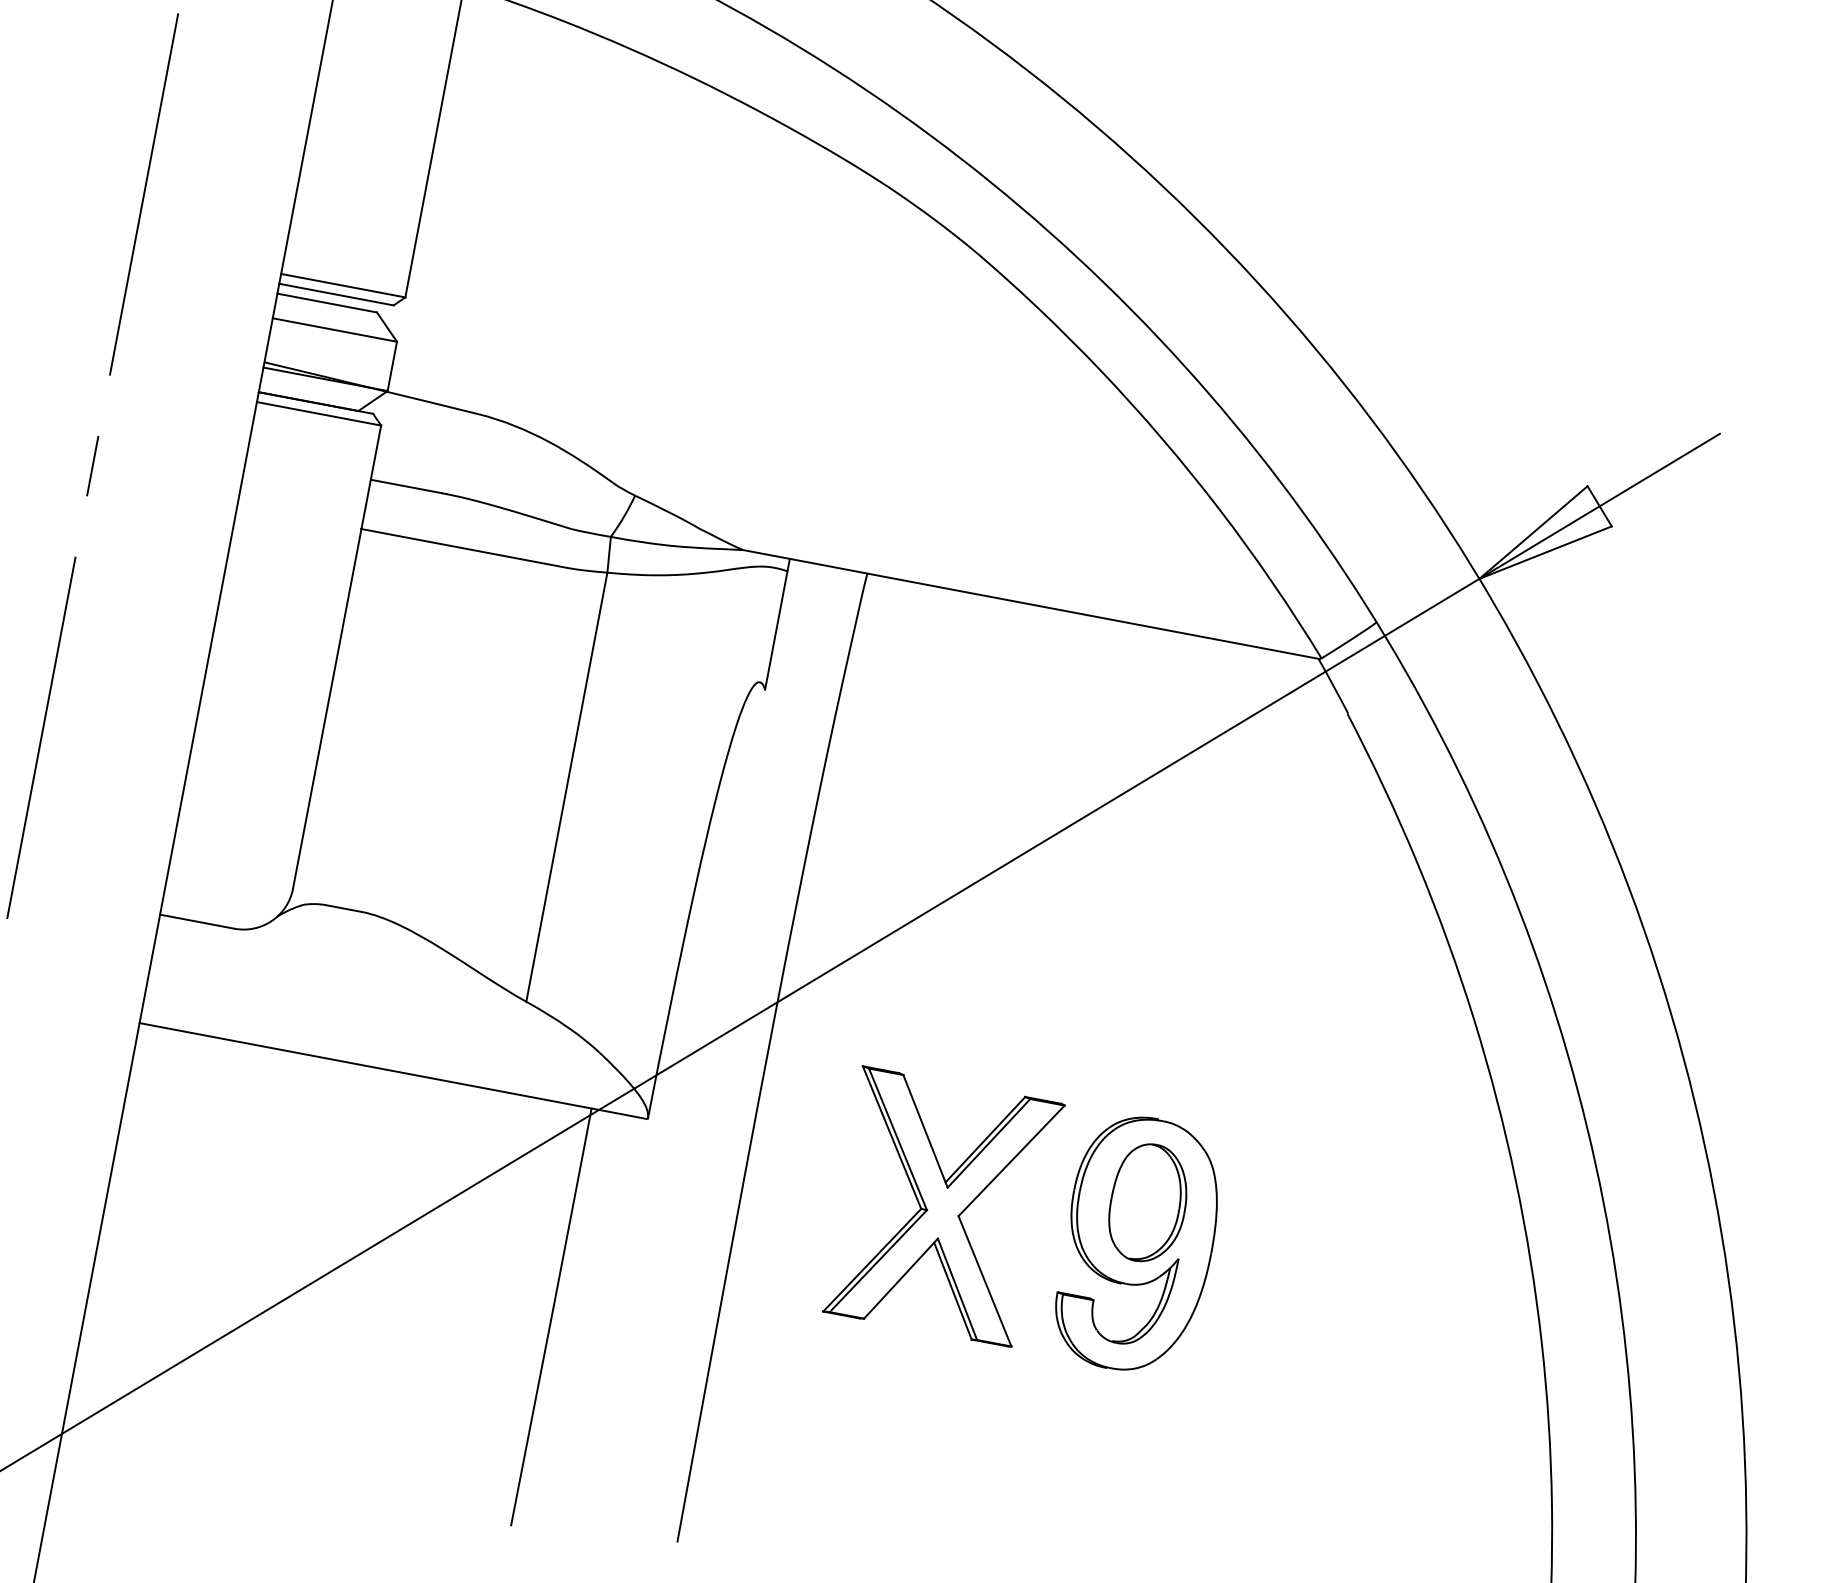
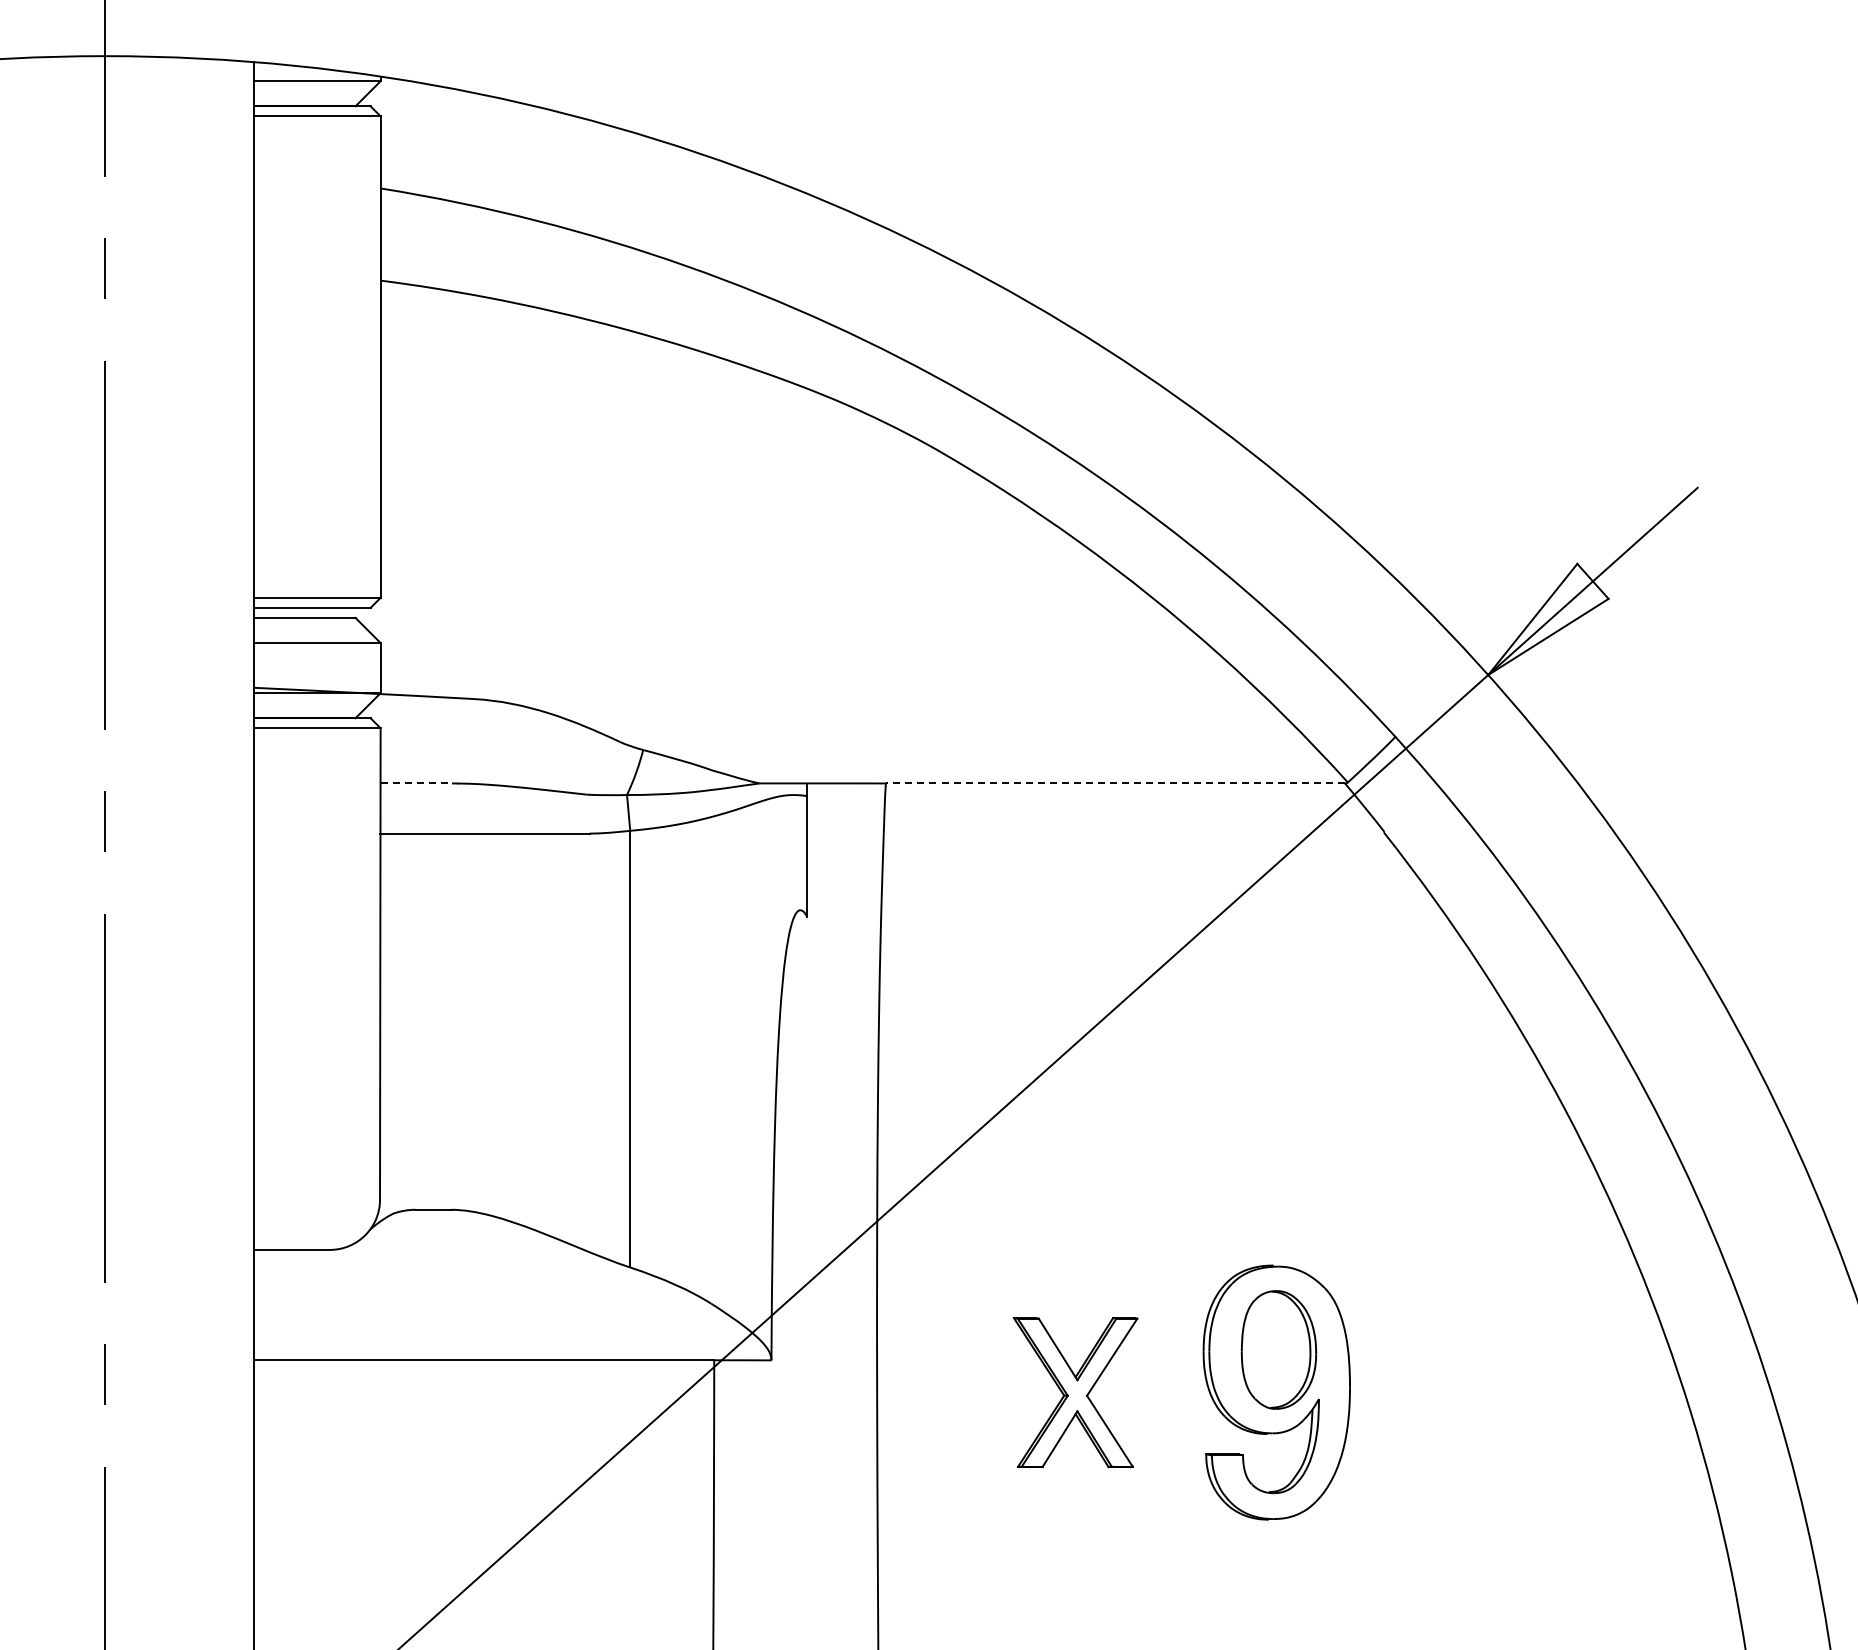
line: (407, 486) -> (417, 783), solid -> dashed
line: (1092, 616) -> (1115, 783), solid -> dashed
part: (940, 1207) -> (1075, 1392), size x0.6

